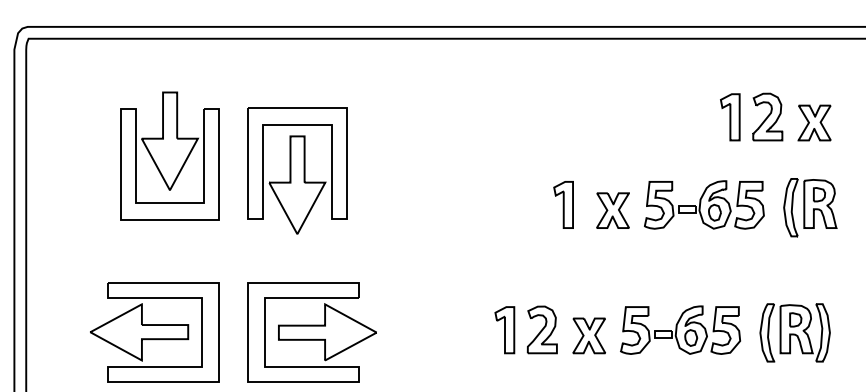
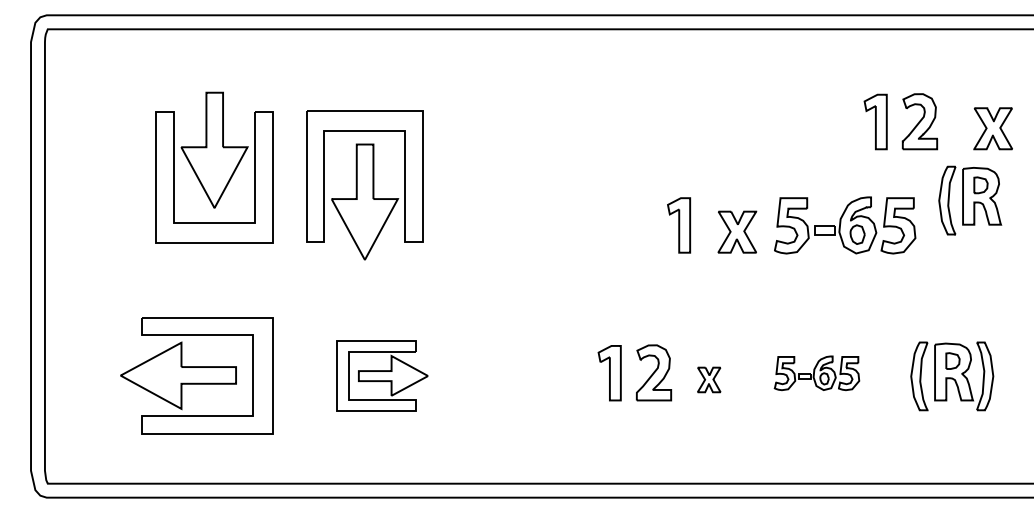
part: (814, 122) -> (992, 128), moved
part: (810, 207) -> (970, 200), moved
part: (680, 330) -> (816, 373), size x0.6
part: (312, 332) -> (382, 375), size x0.6
part: (588, 335) -> (708, 379), size x0.6

